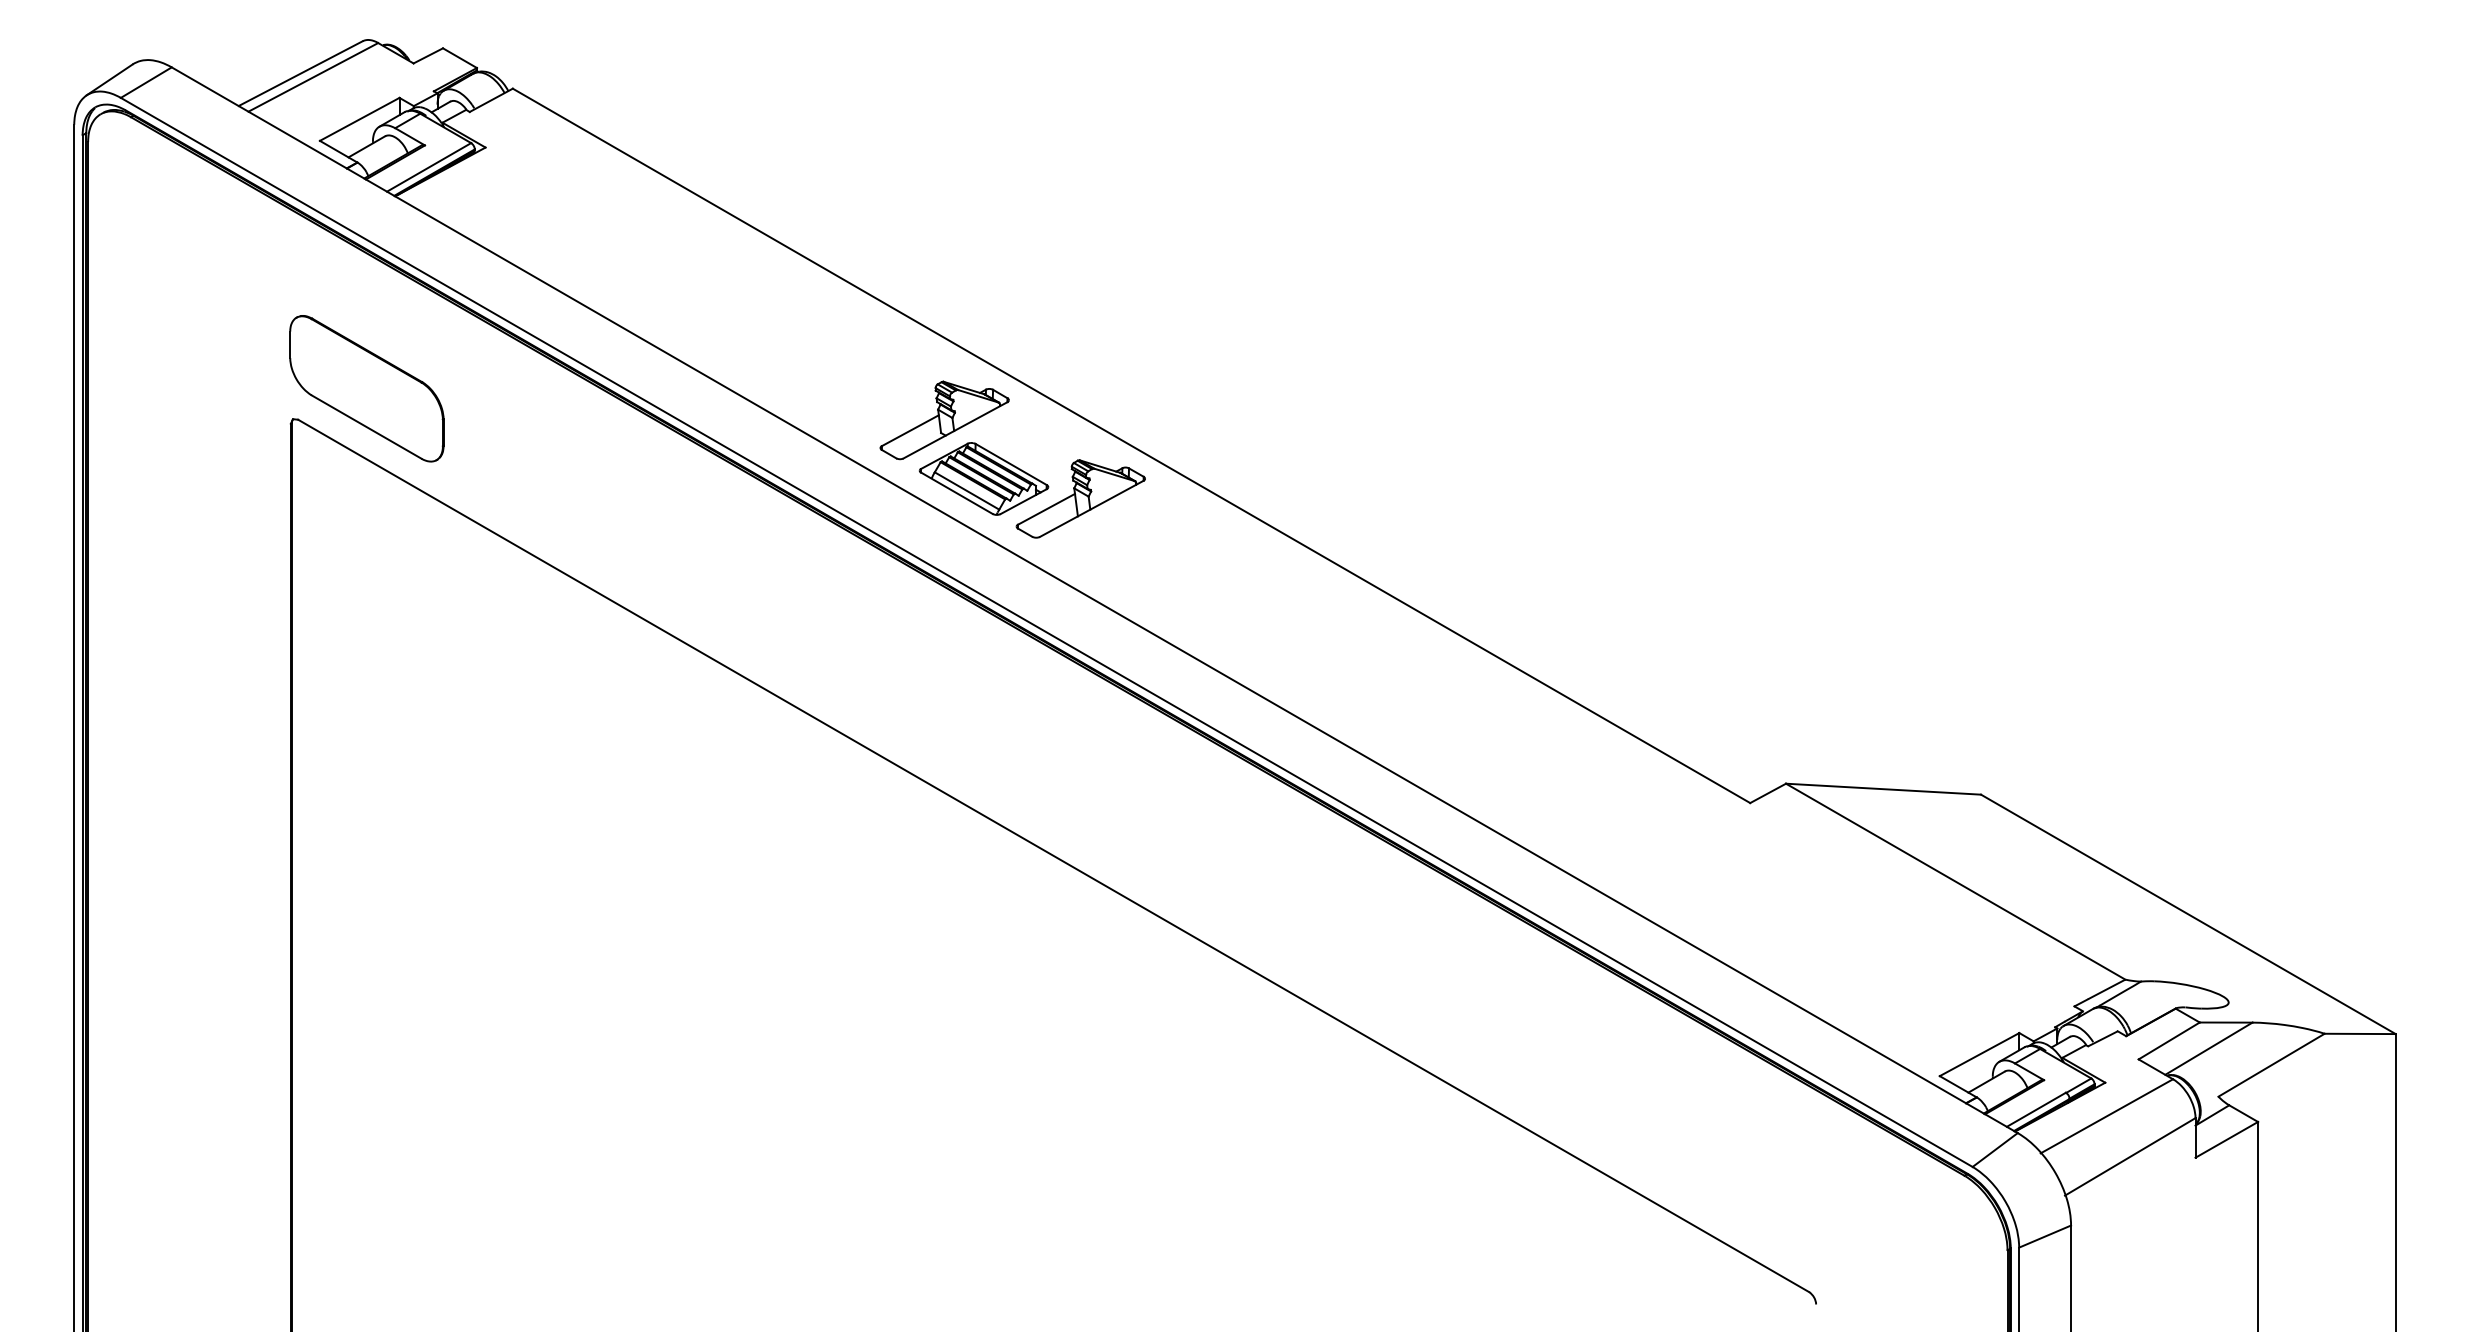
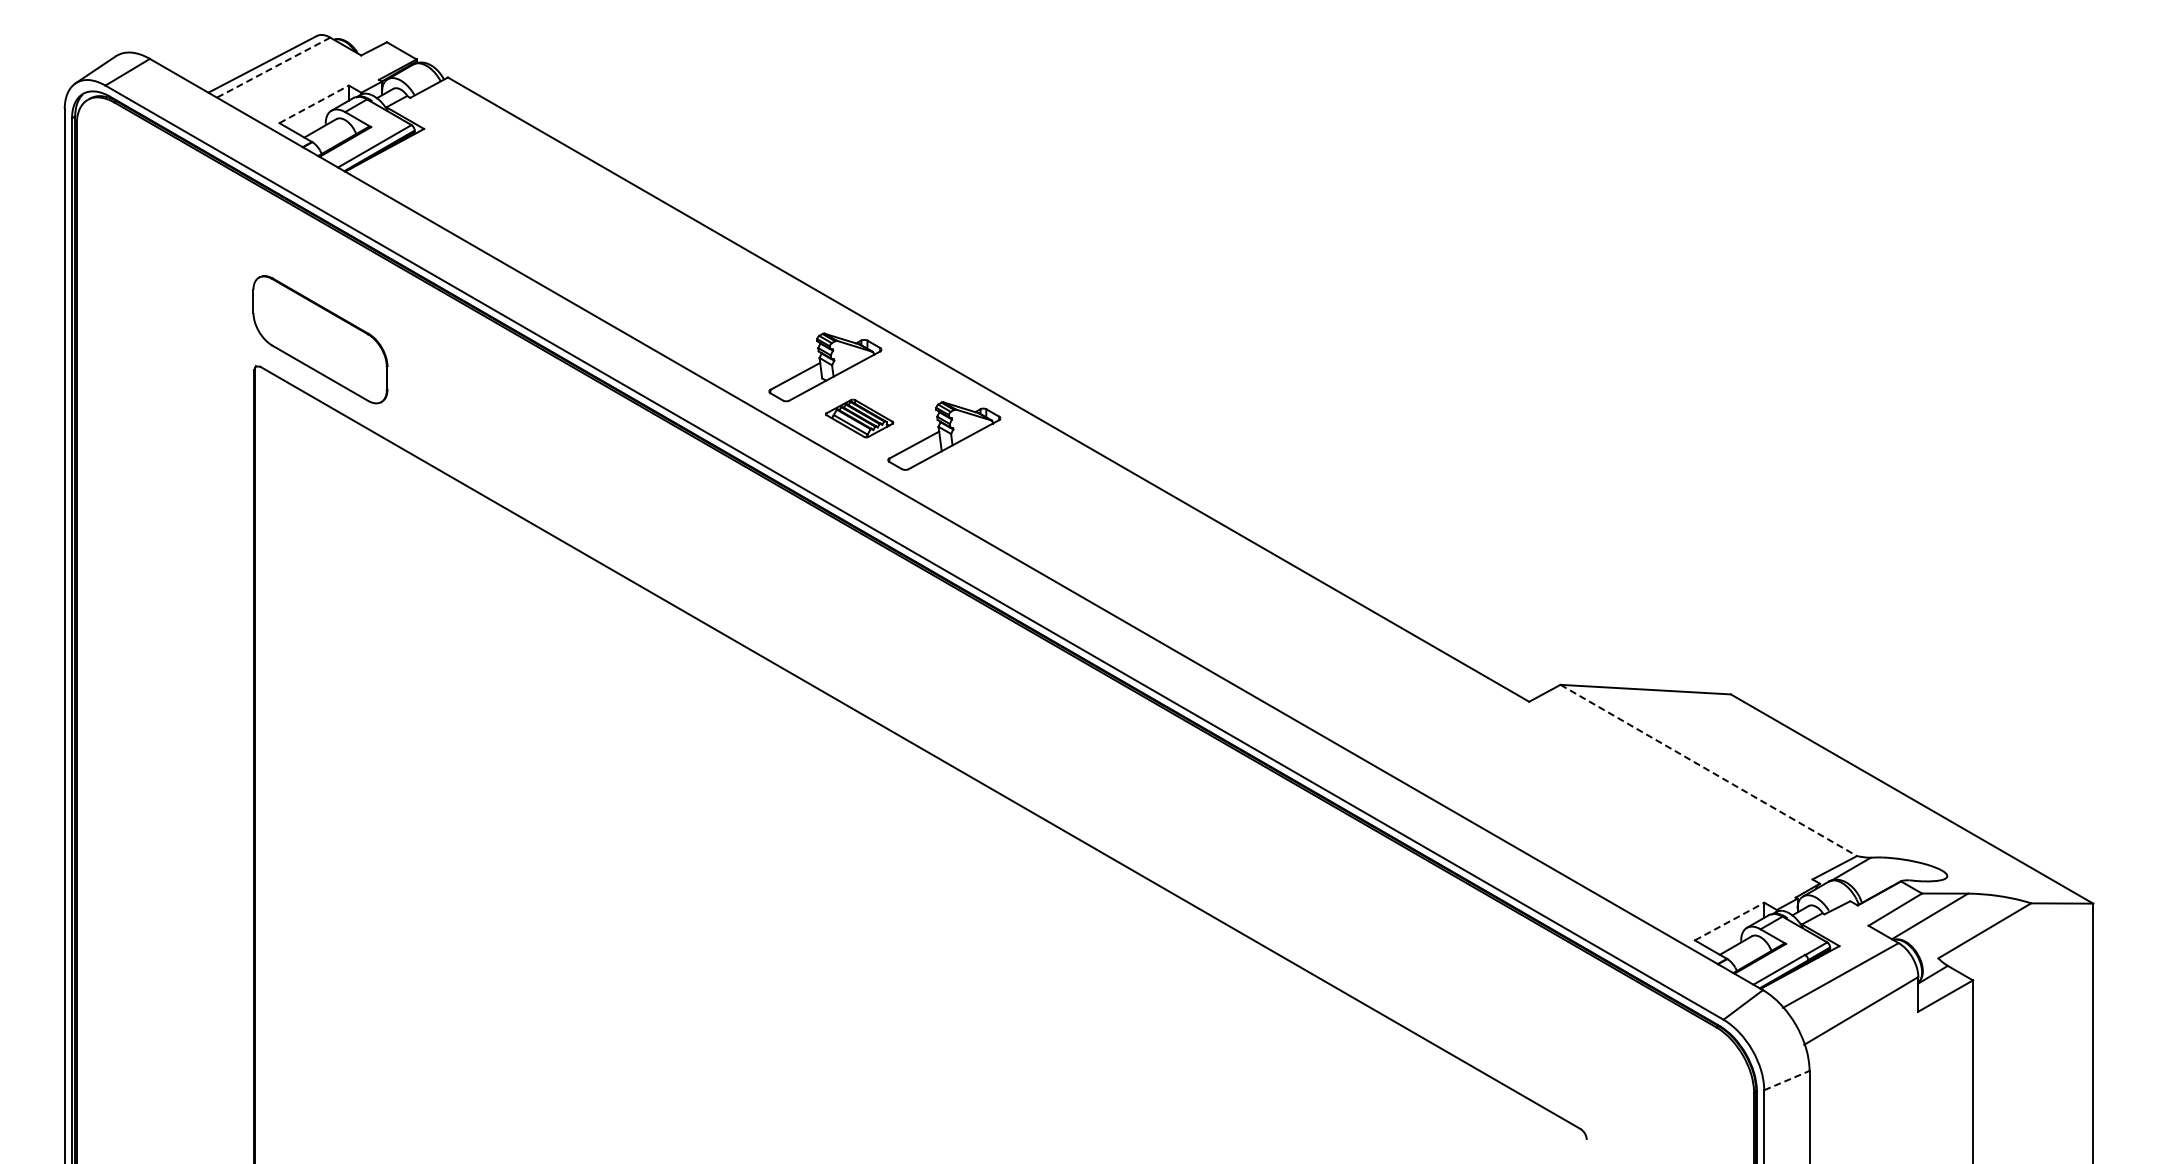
line: (313, 77) -> (273, 67), solid -> dashed
line: (360, 119) -> (314, 104), solid -> dashed
part: (983, 478) -> (859, 418), size x0.6
line: (1956, 881) -> (1709, 770), solid -> dashed
line: (1979, 1054) -> (1729, 921), solid -> dashed
line: (2044, 1236) -> (1786, 1080), solid -> dashed

